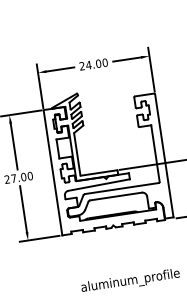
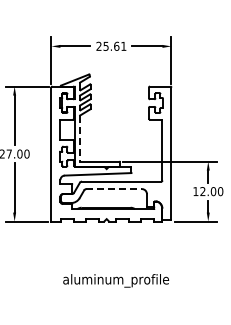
text: (96, 63) -> (114, 45), 24.00 -> 25.61
line: (76, 154) -> (79, 138), solid -> dashed
line: (116, 196) -> (114, 189), solid -> dashed

